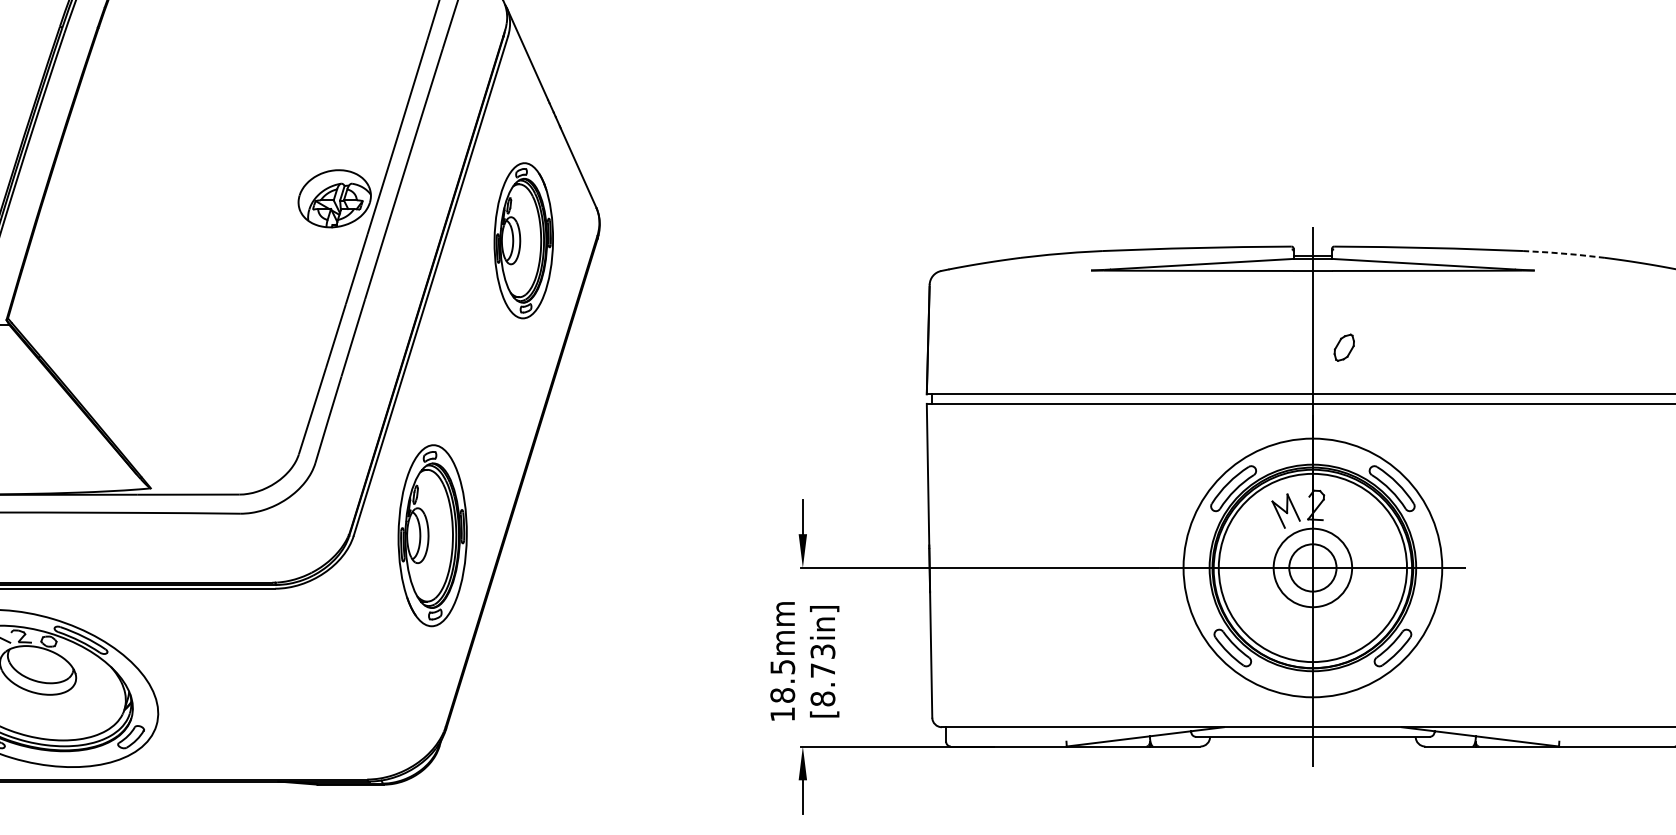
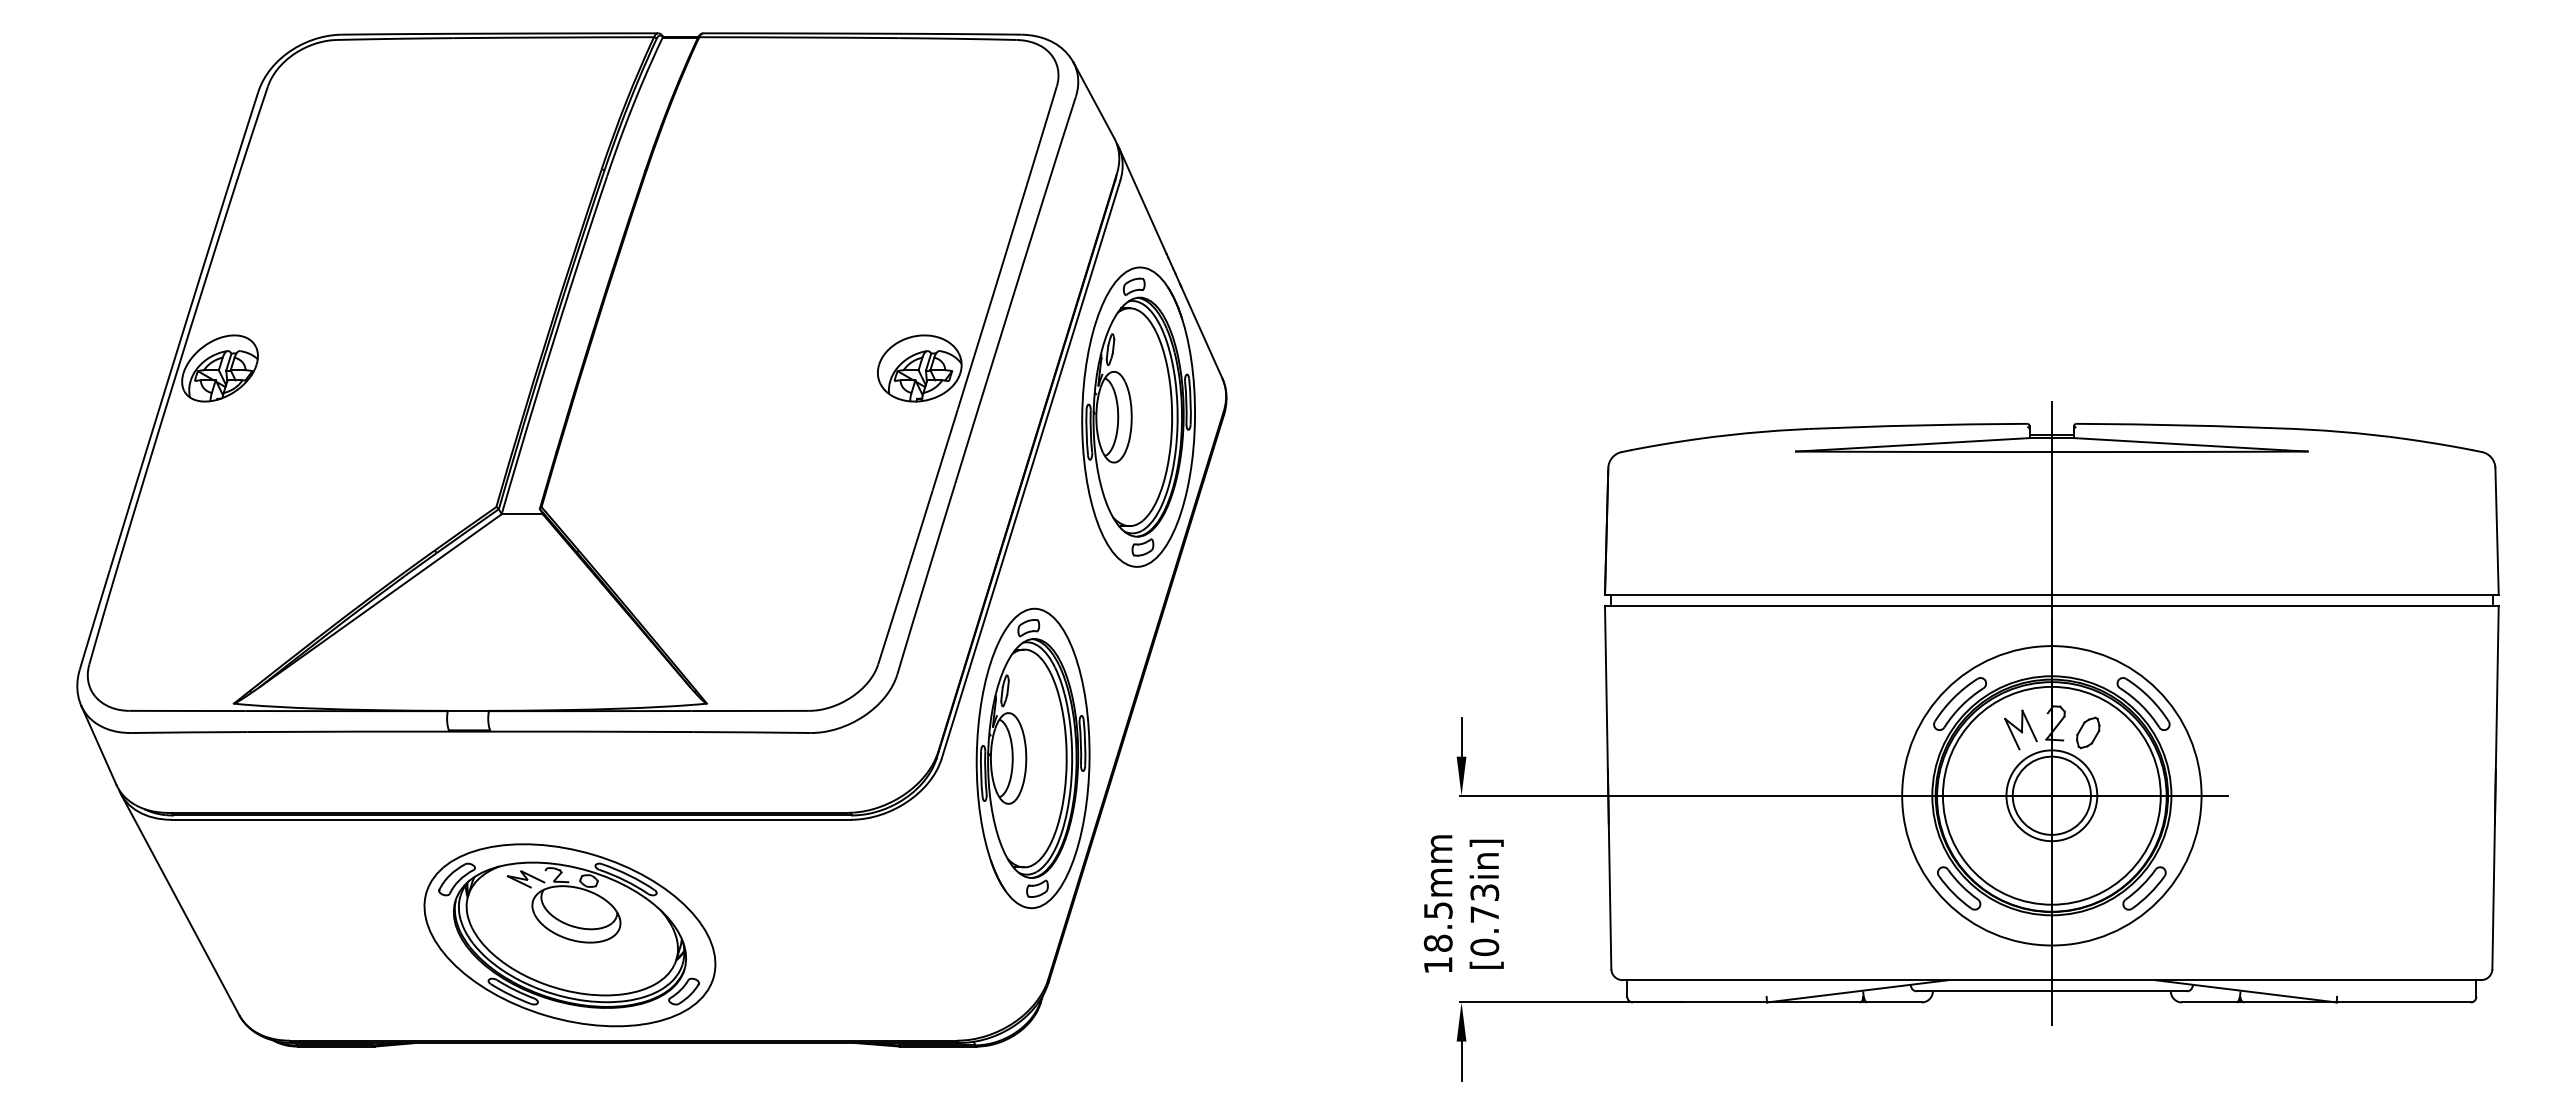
part: (523, 240) -> (1138, 416), size x1.67
line: (1563, 253) -> (2341, 431), dashed -> solid
part: (1344, 347) -> (2088, 732), moved
part: (432, 535) -> (1032, 758), size x1.43
circle: (1312, 567) -> (2051, 795), size x1.43
text: (823, 699) -> (1485, 947), [8.73in] -> [0.73in]

